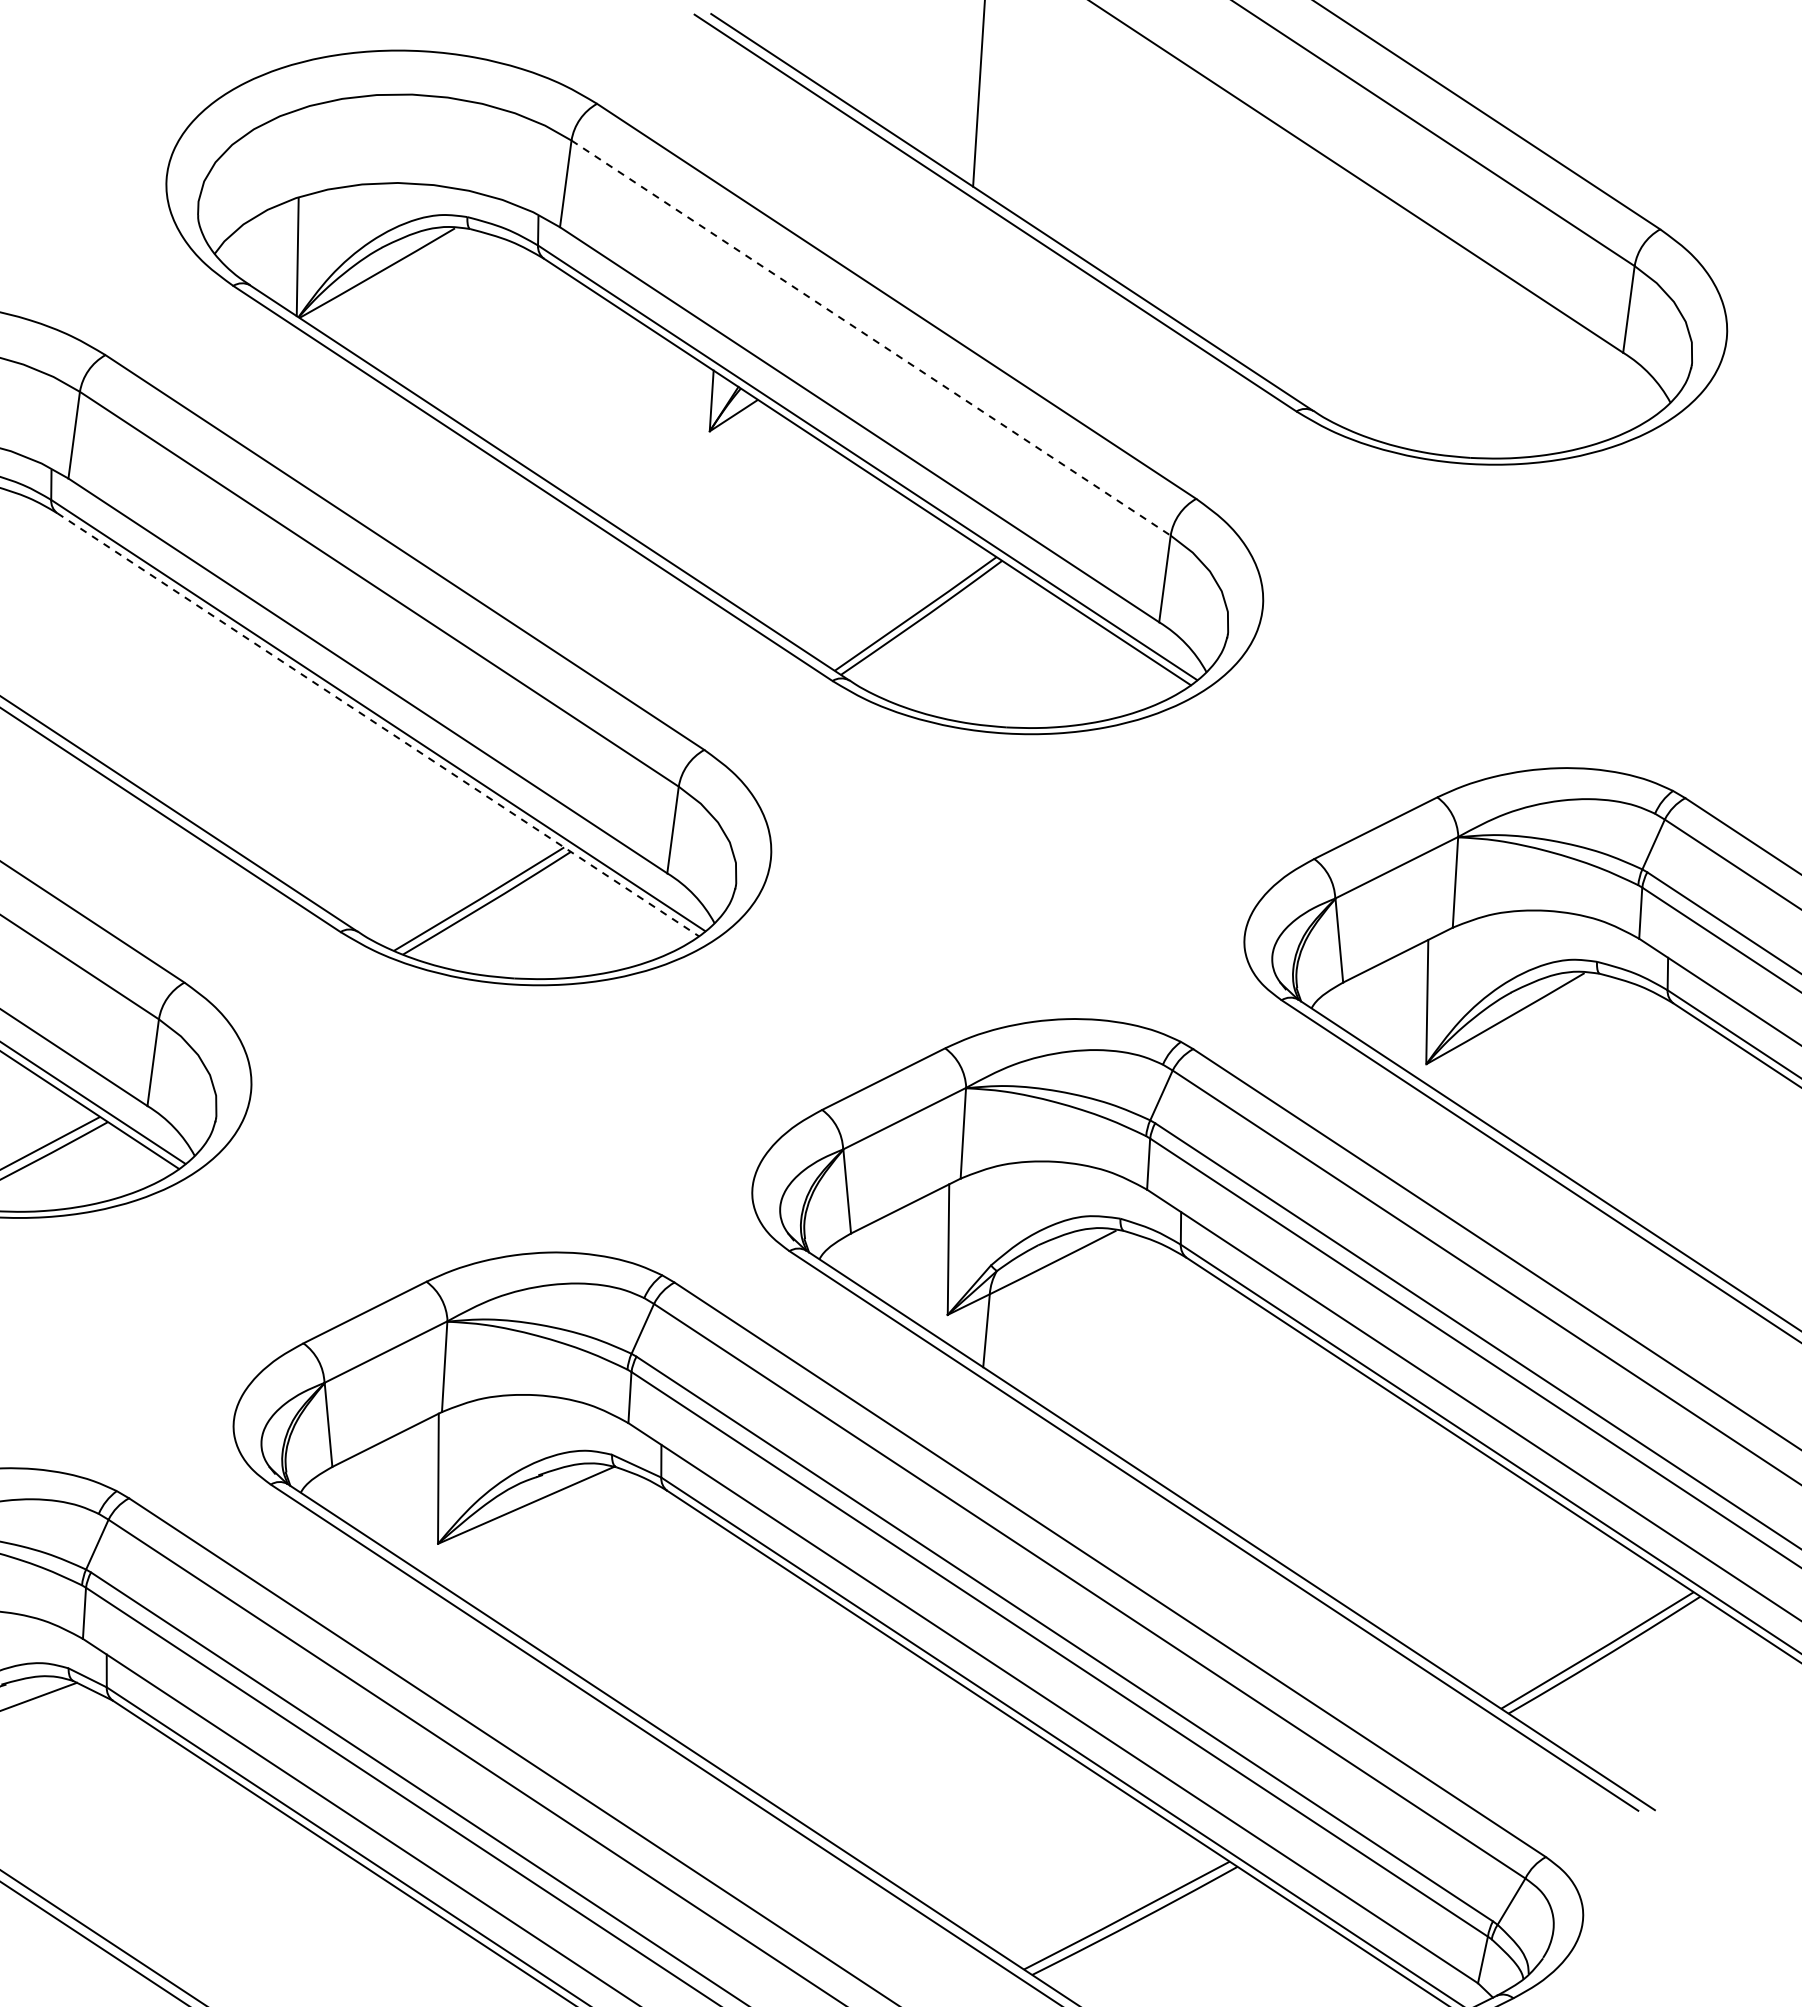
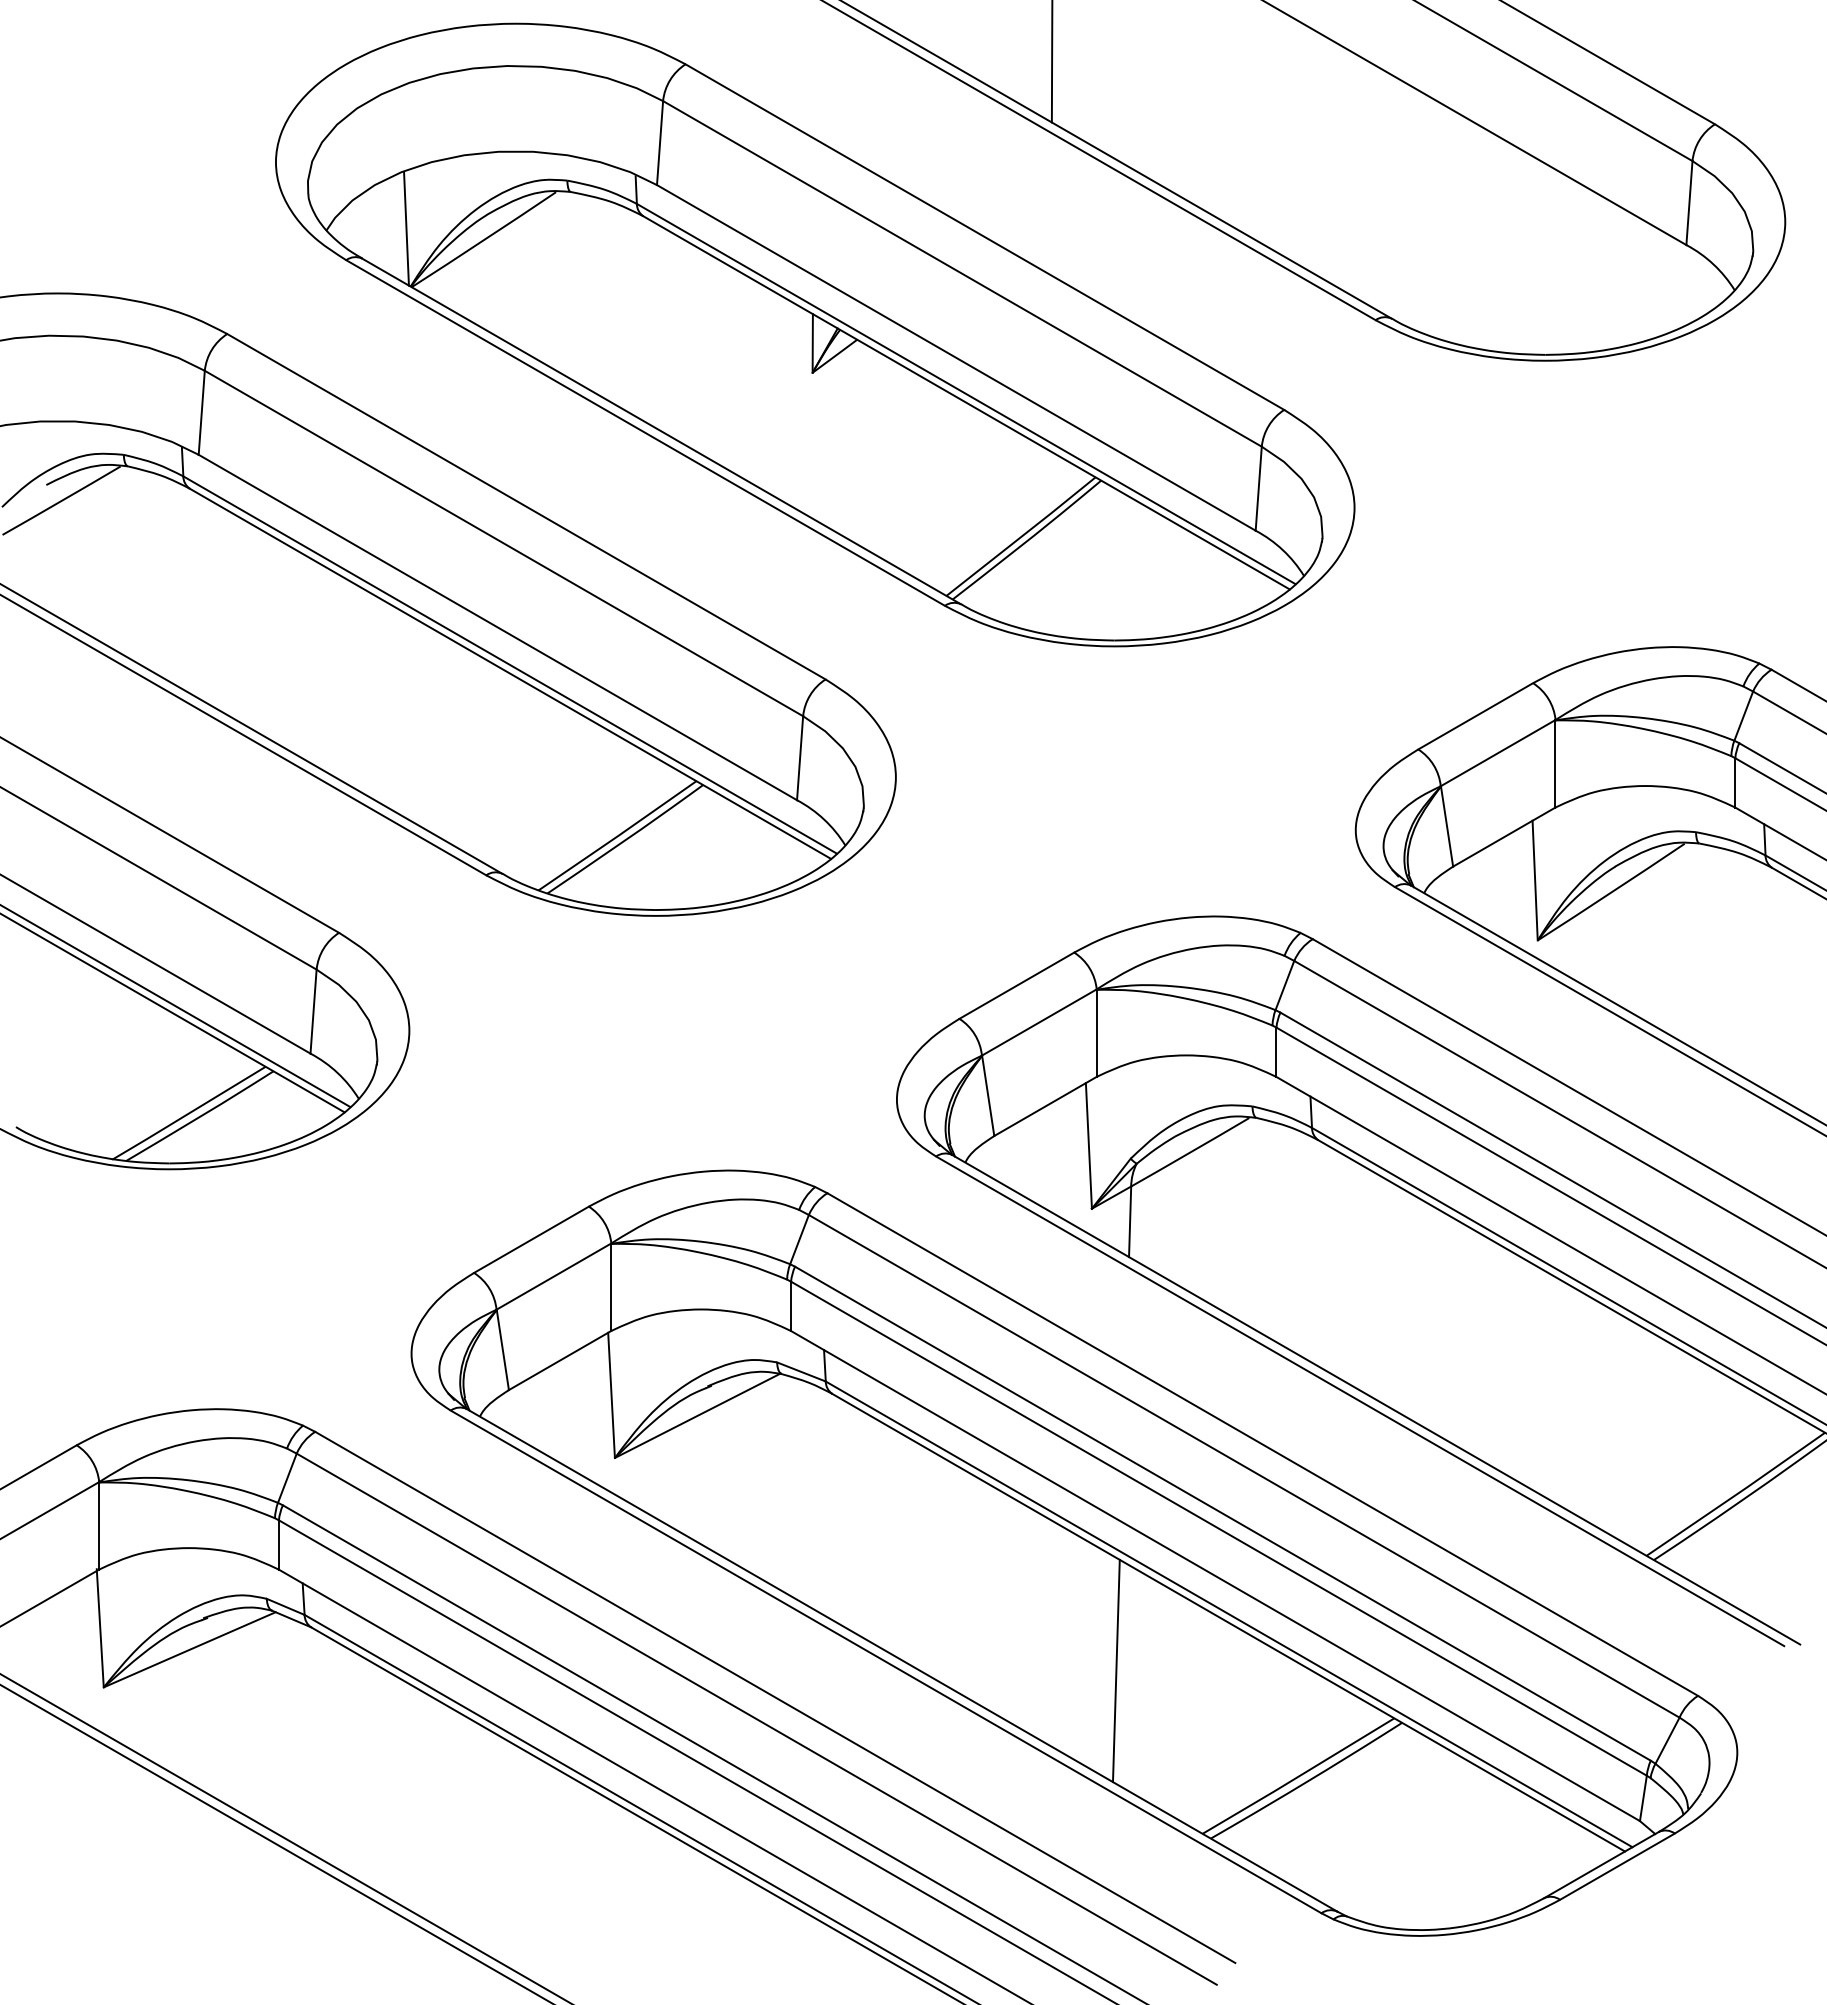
line: (871, 337) -> (962, 273), dashed -> solid
line: (378, 725) -> (510, 674), dashed -> solid
line: (943, 1794) -> (1115, 1670), added

